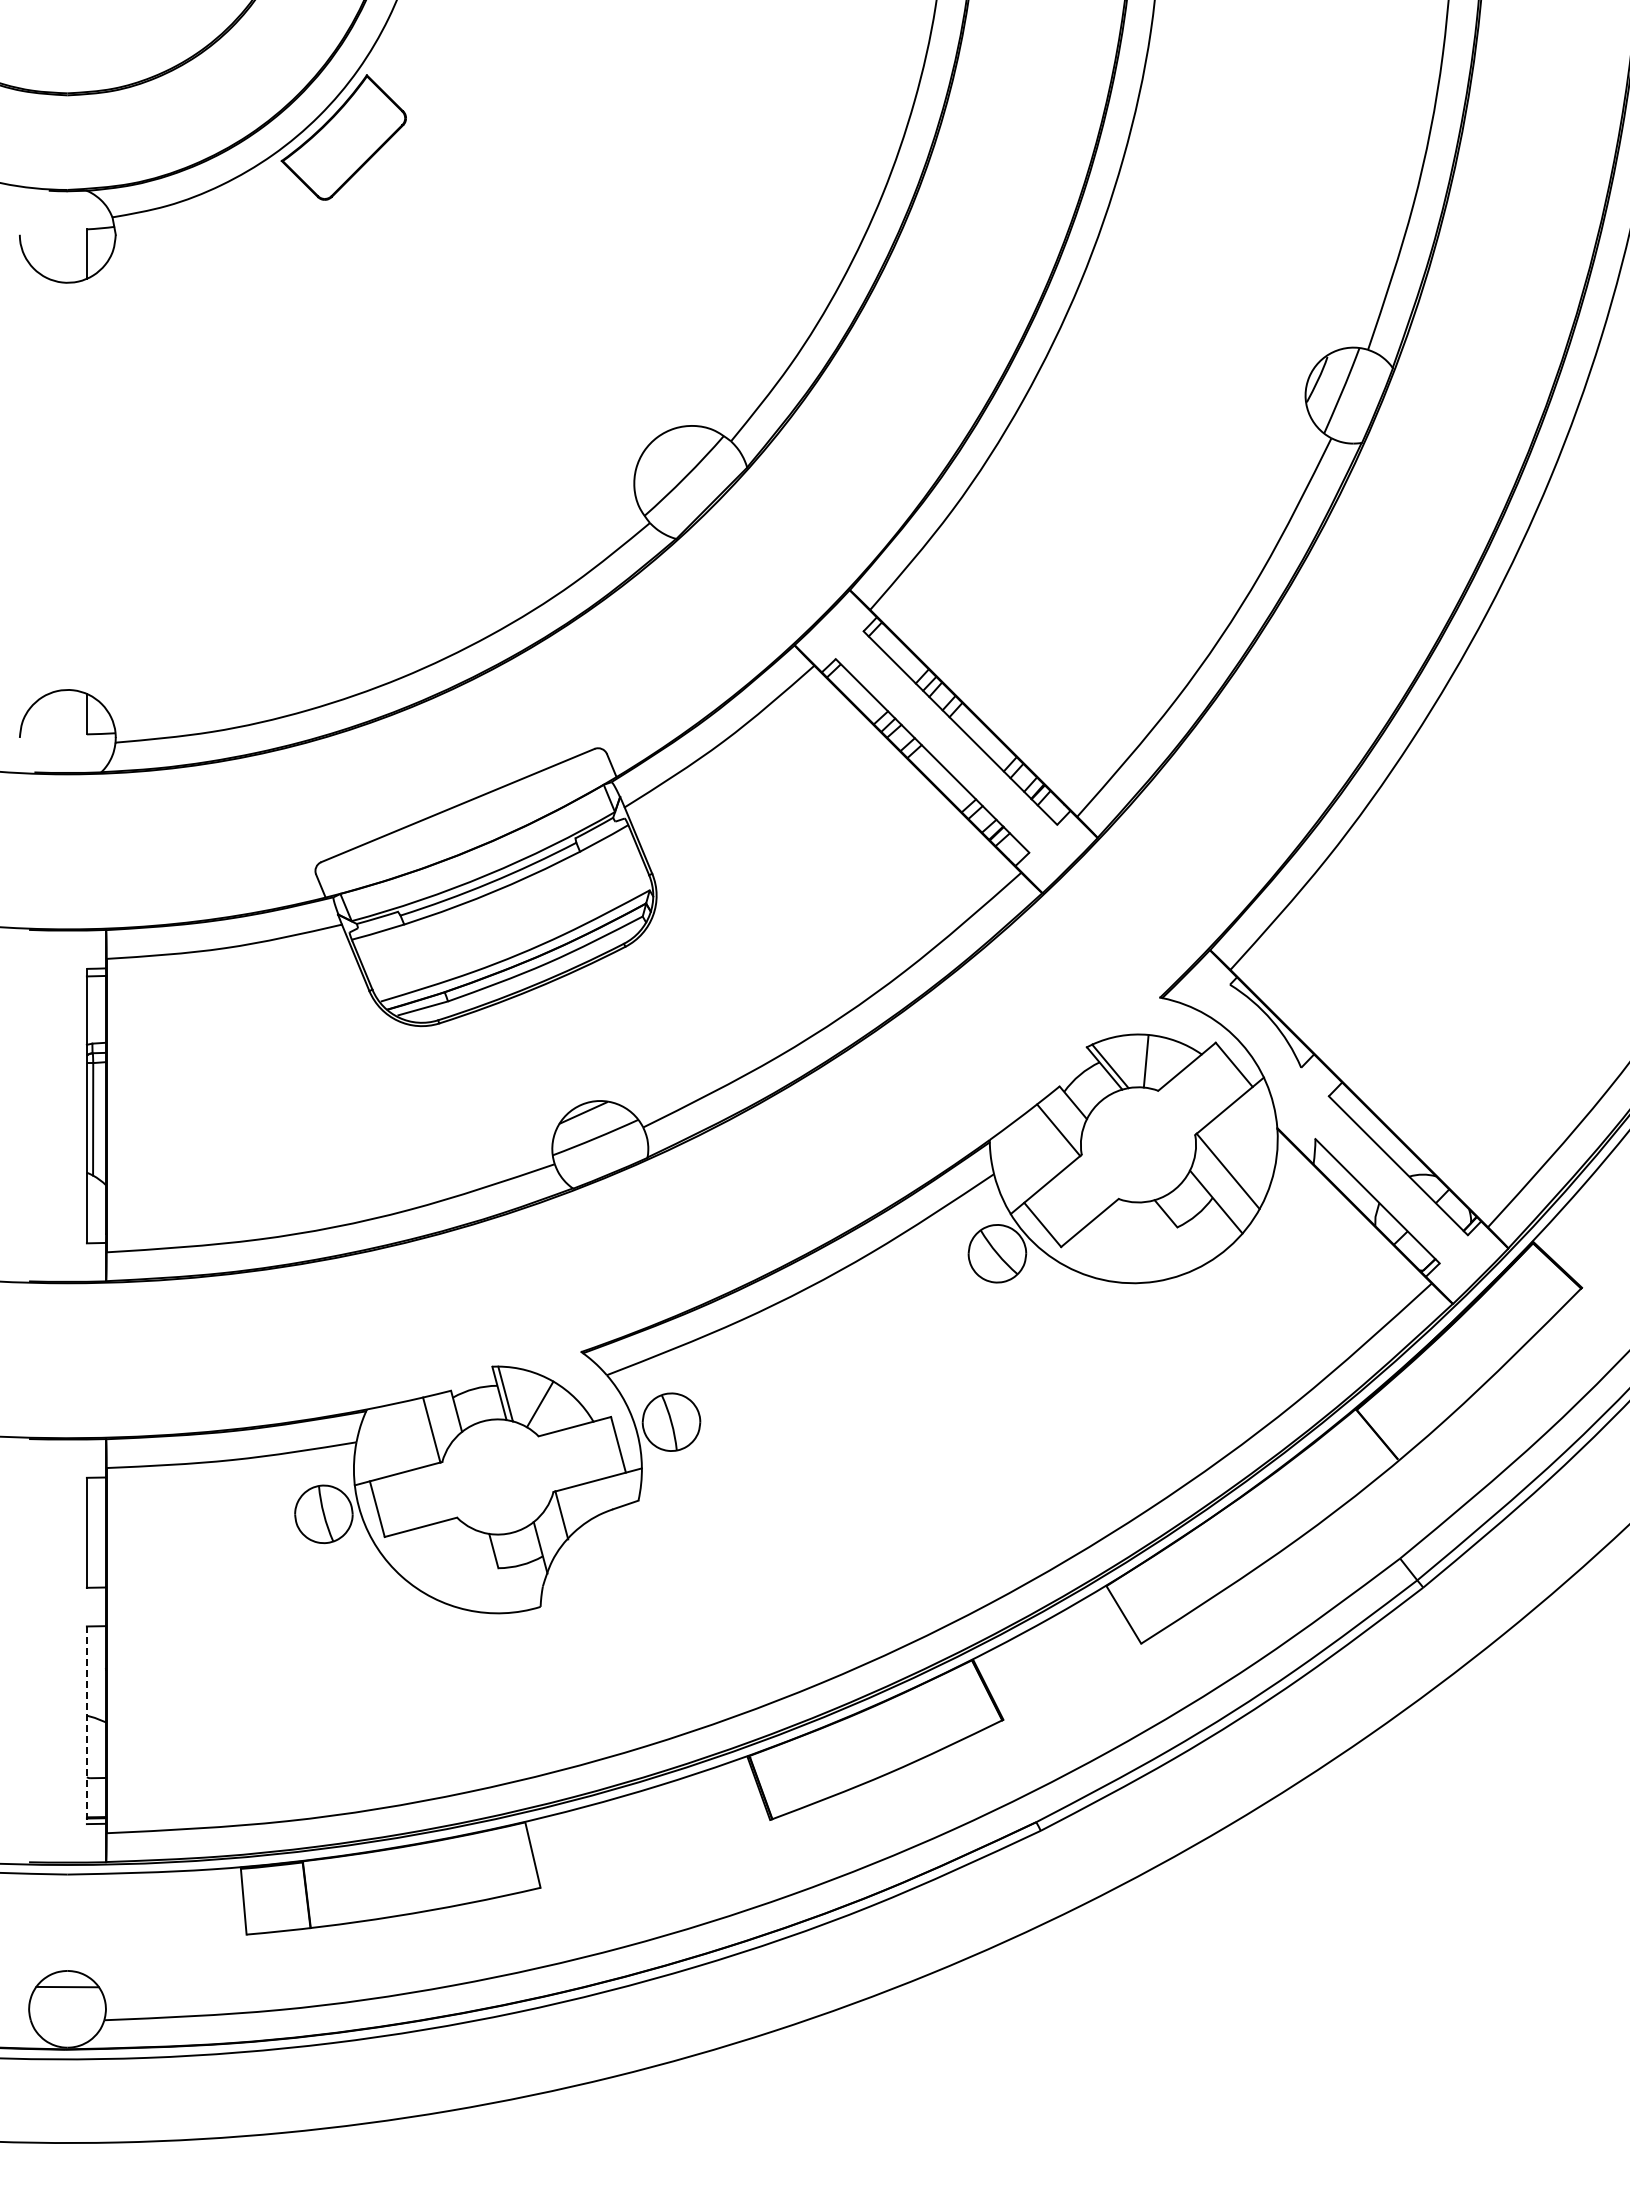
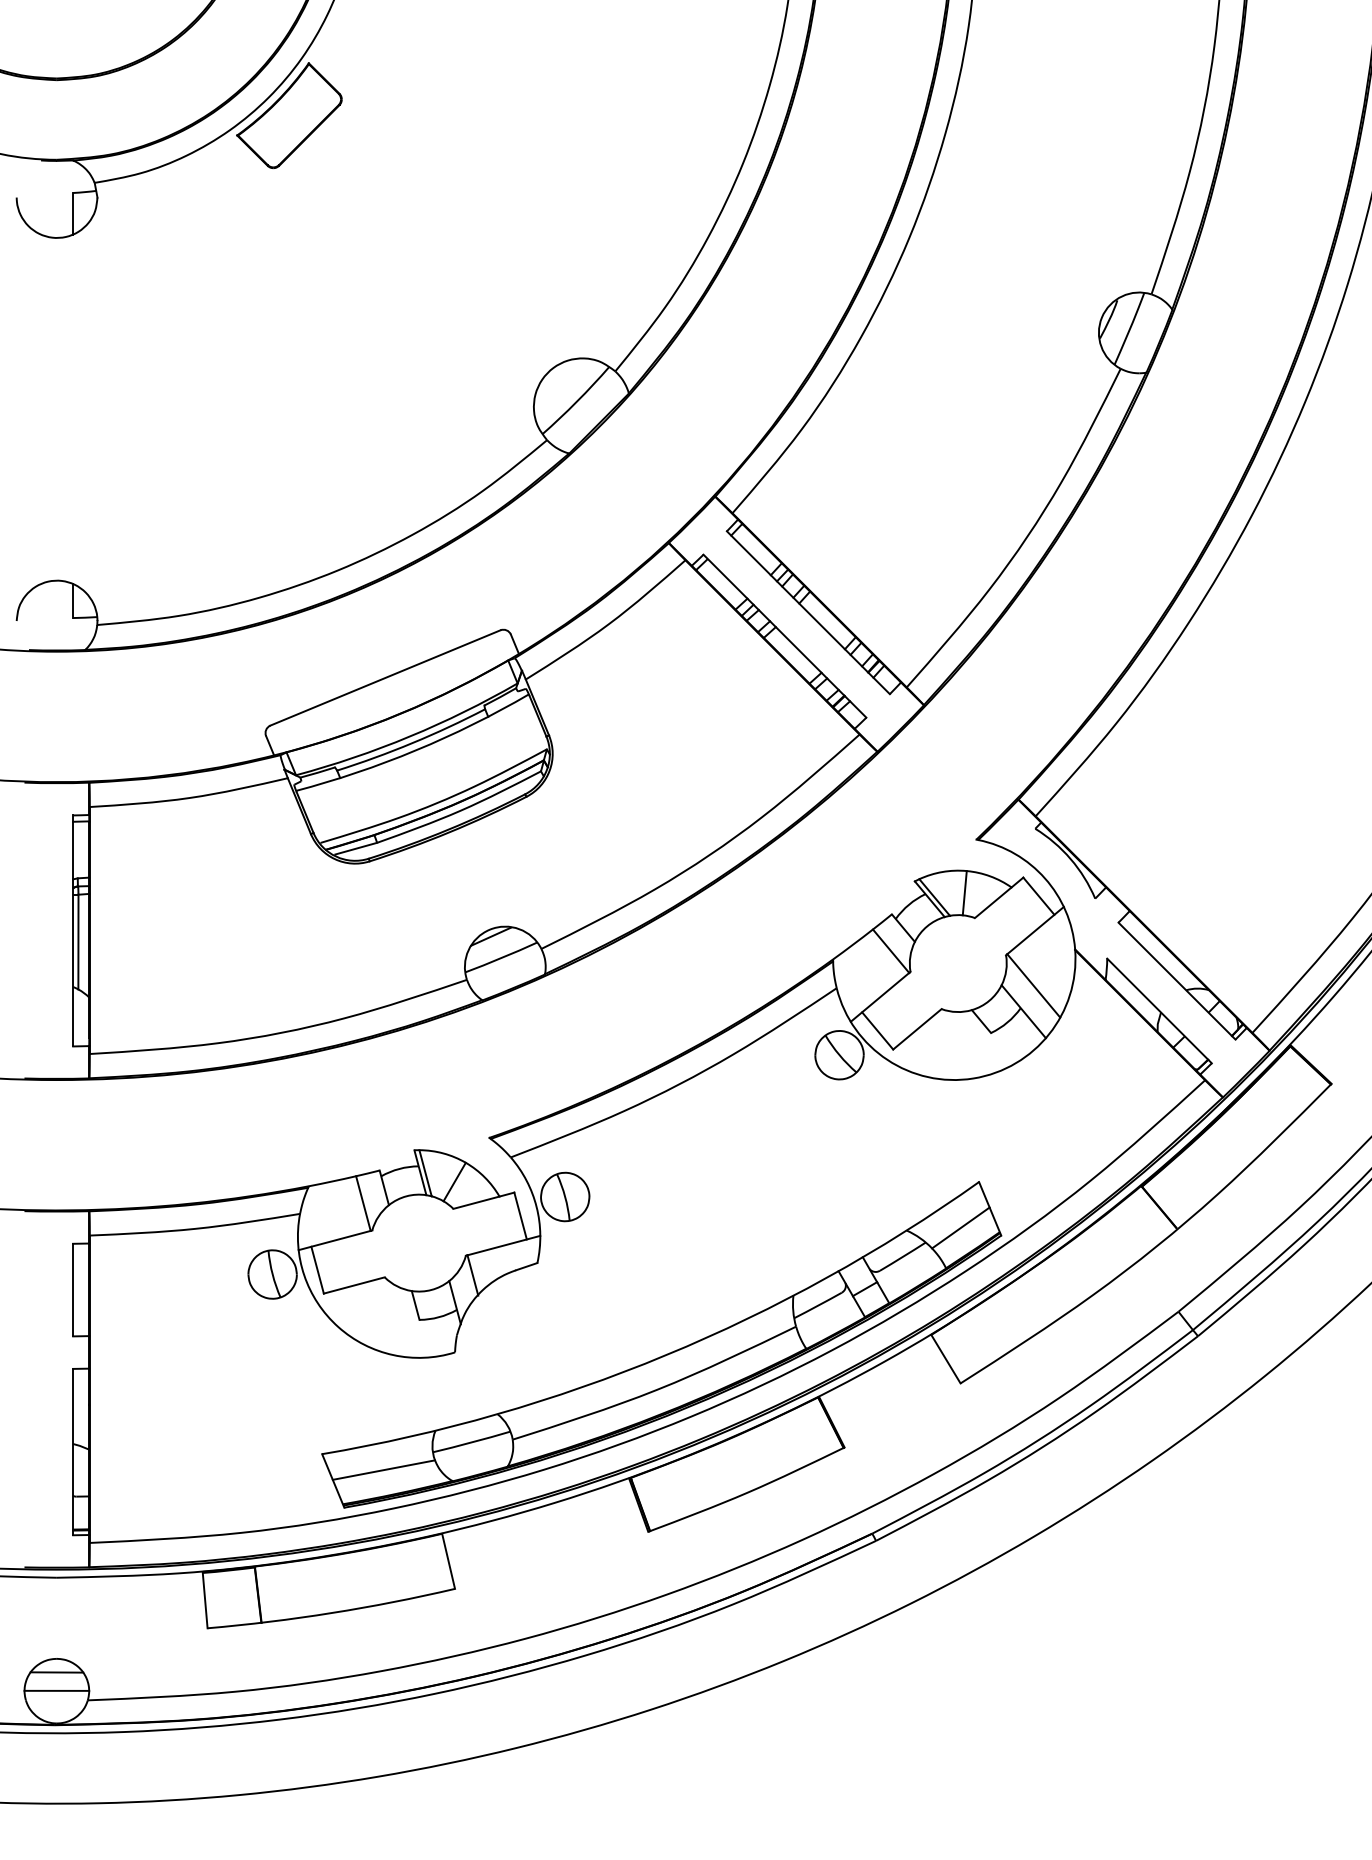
part: (789, 1609) -> (664, 1354), added
line: (86, 1725) -> (72, 1452), dashed -> solid
line: (67, 2008) -> (56, 1690), added

